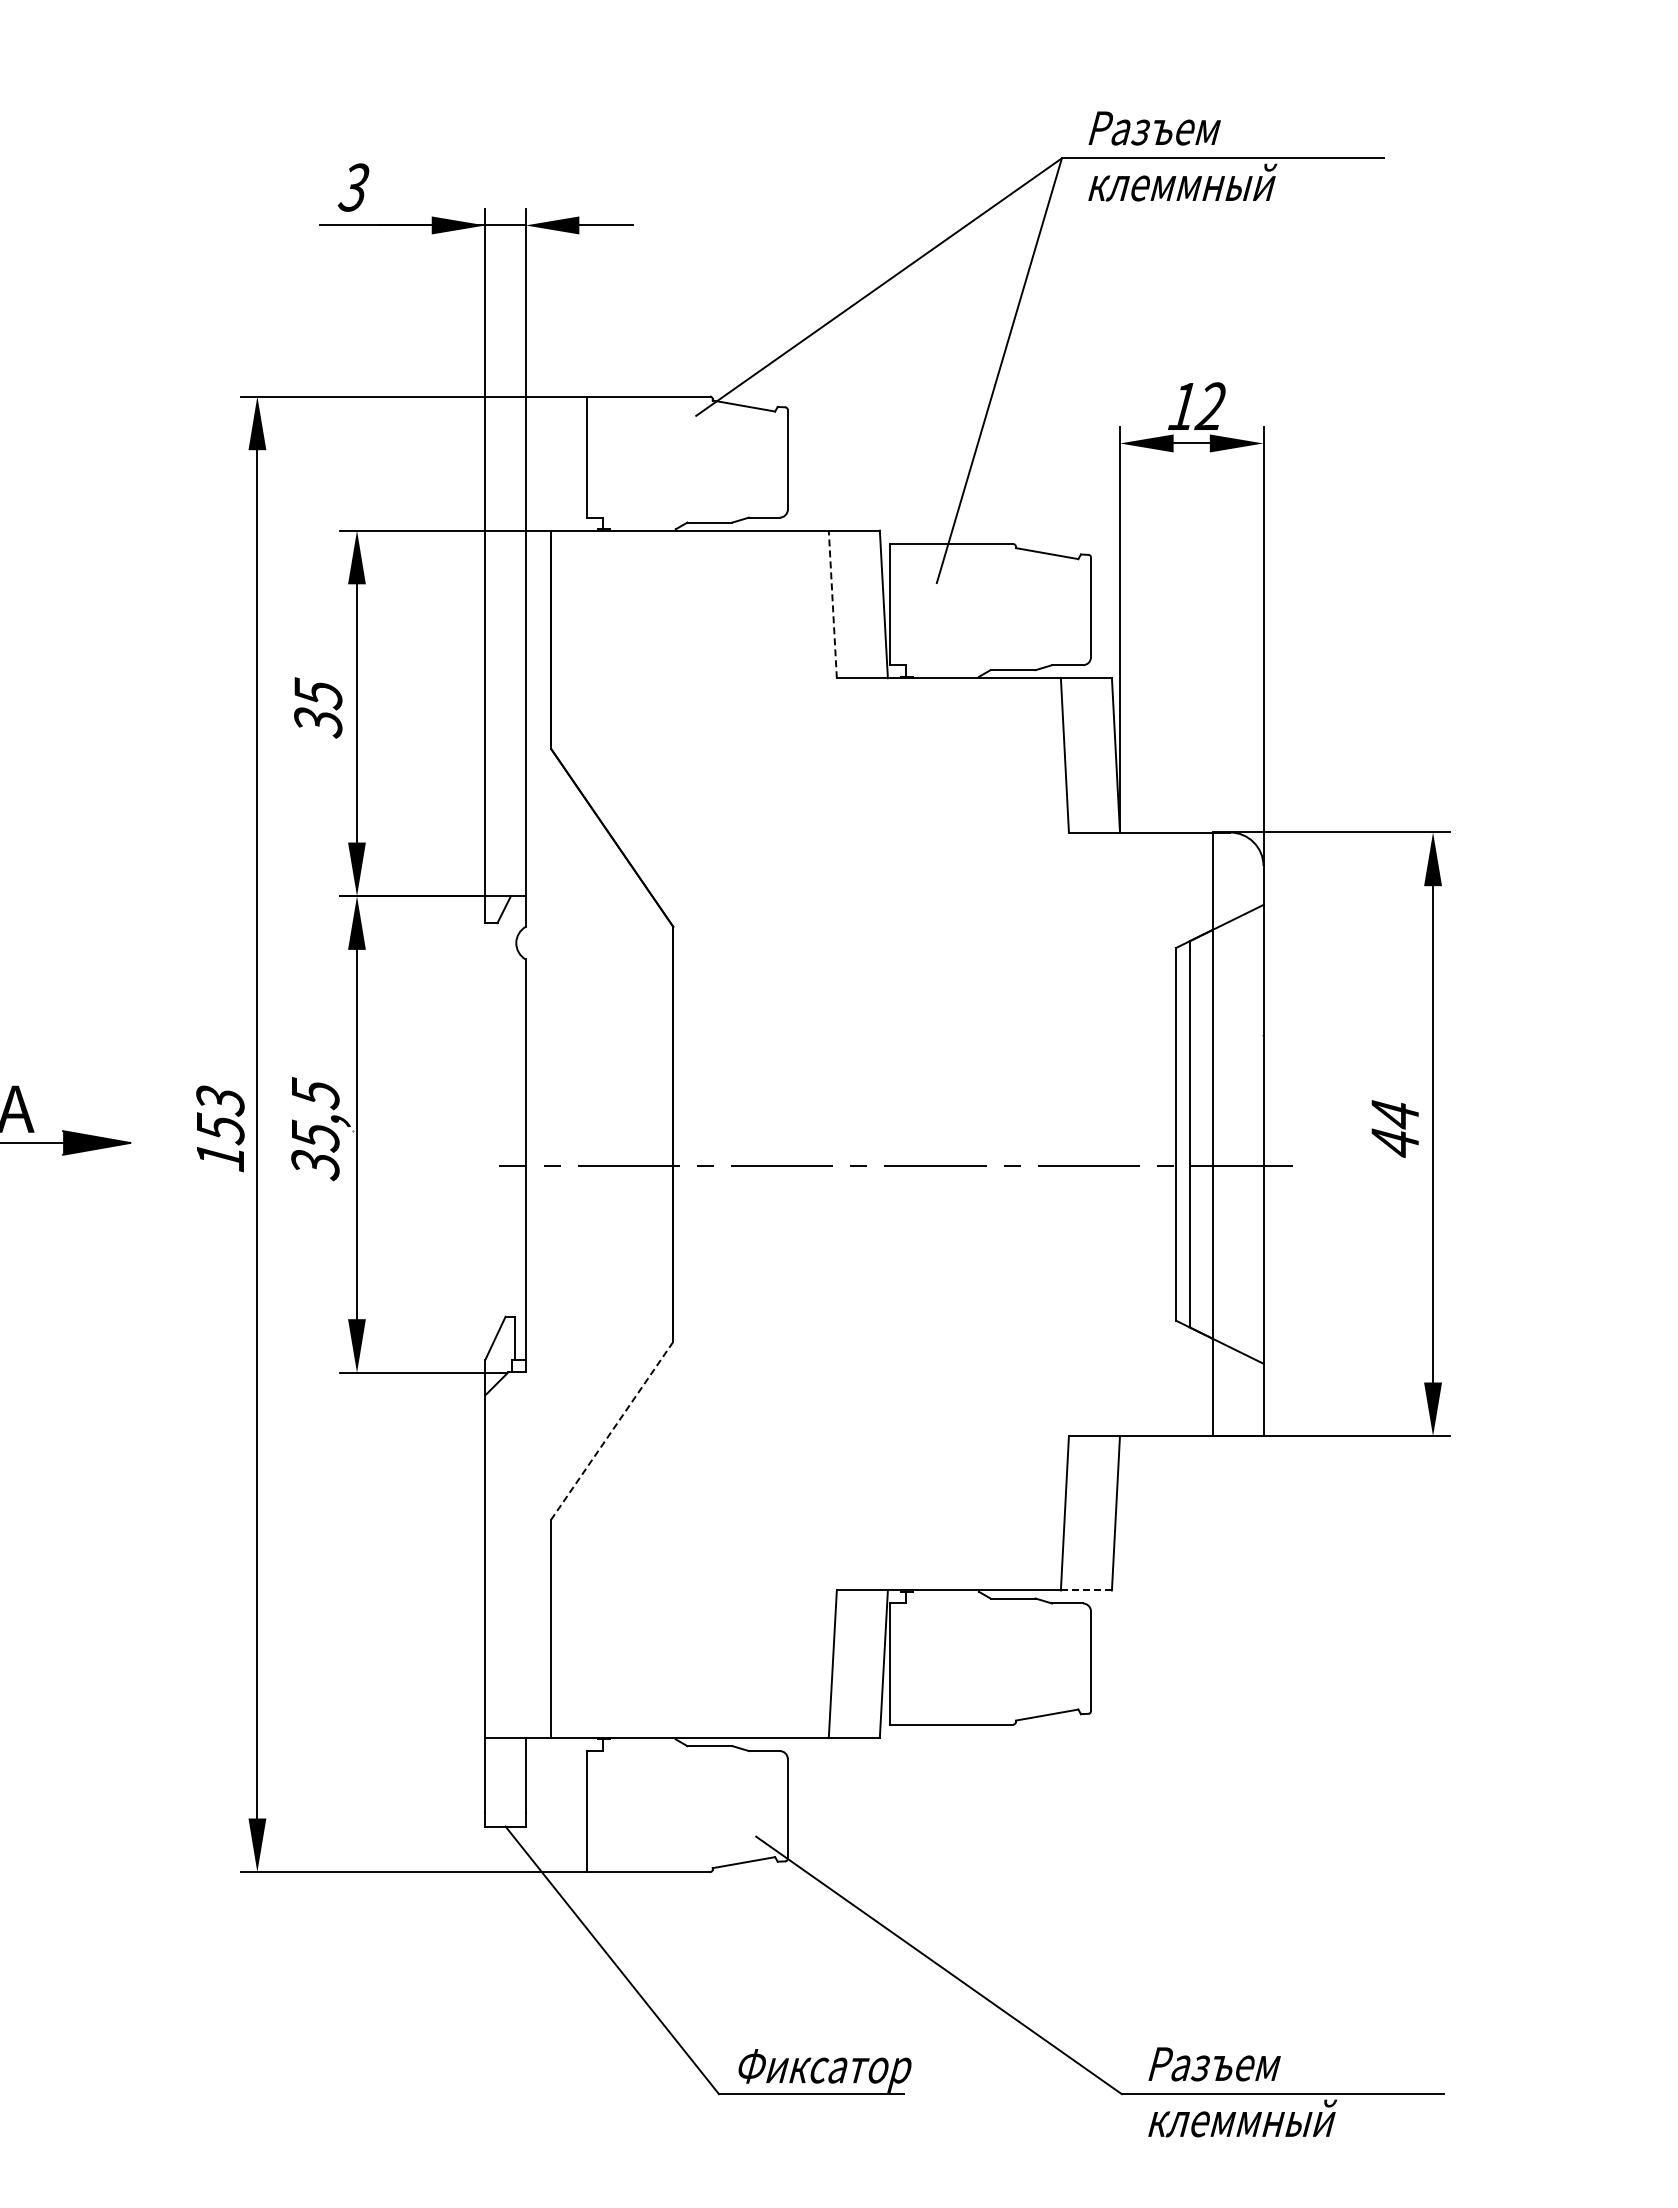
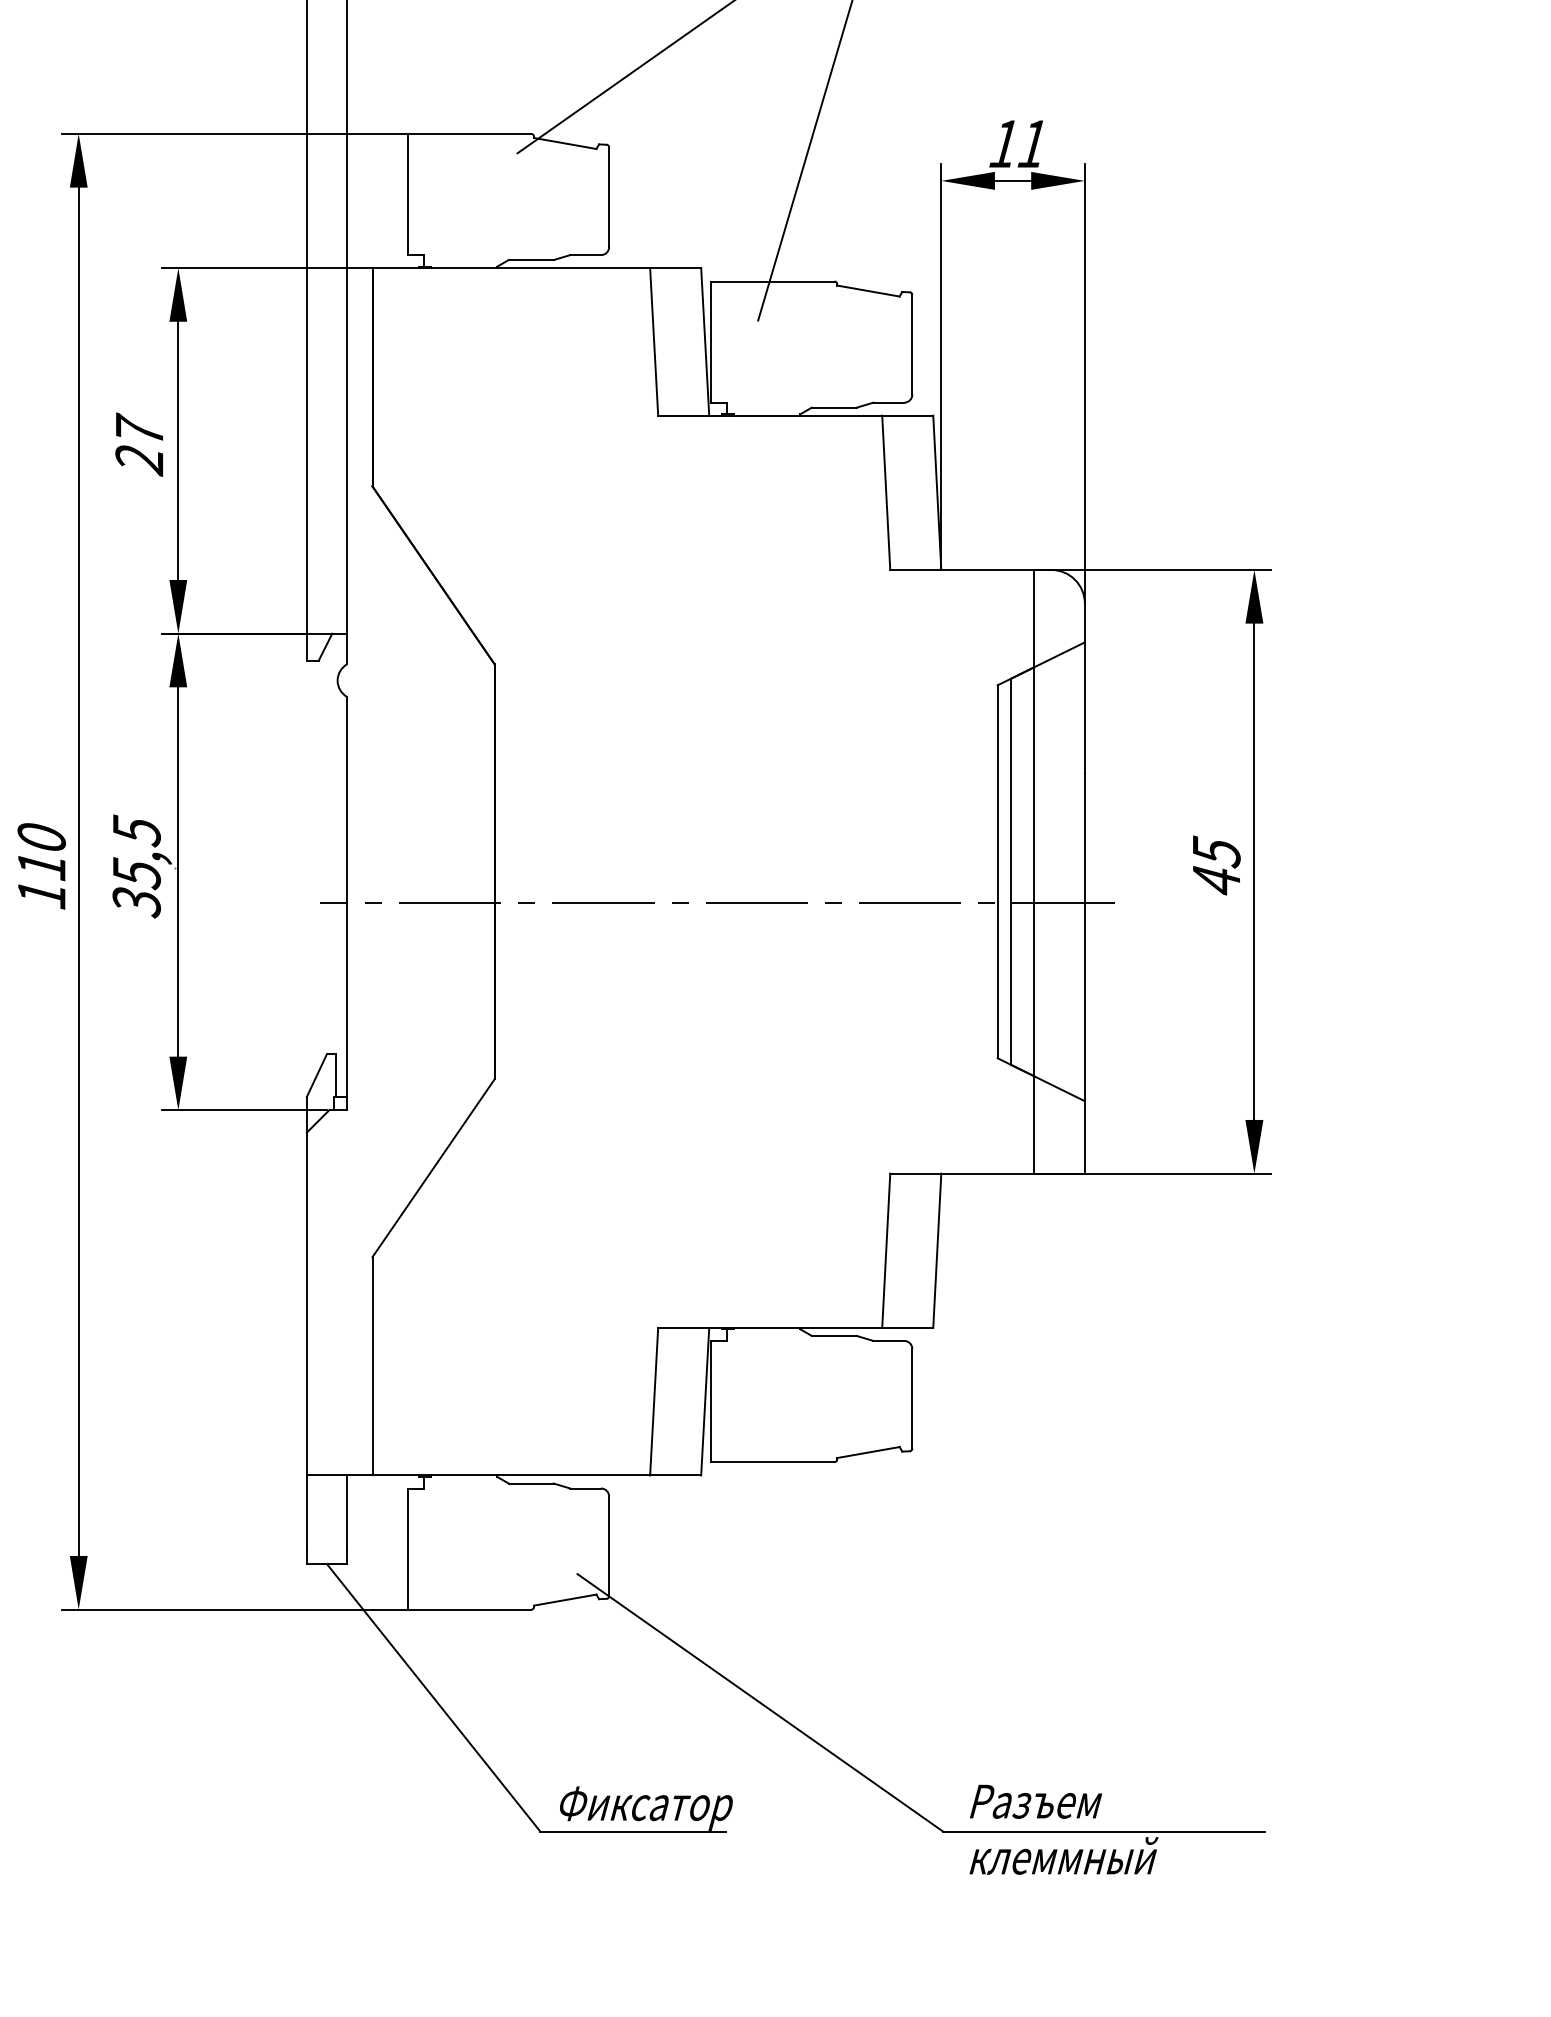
text: (1209, 405) -> (1030, 142), 12 -> 11
line: (832, 604) -> (653, 341), dashed -> solid
text: (318, 707) -> (139, 444), 35 -> 27
text: (1395, 1114) -> (1216, 851), 44 -> 45
text: (220, 1115) -> (41, 852), 153 -> 110
line: (612, 1430) -> (433, 1167), dashed -> solid
line: (1086, 1590) -> (907, 1327), dashed -> solid

